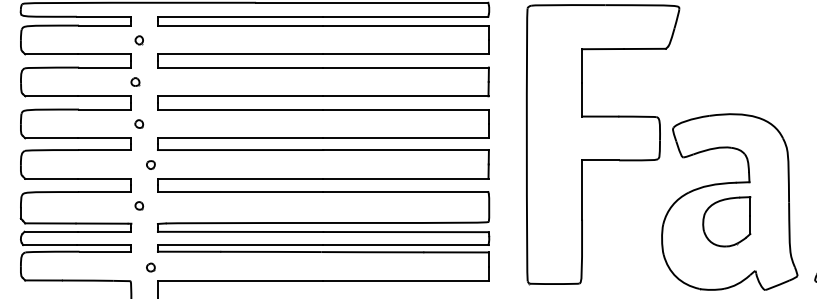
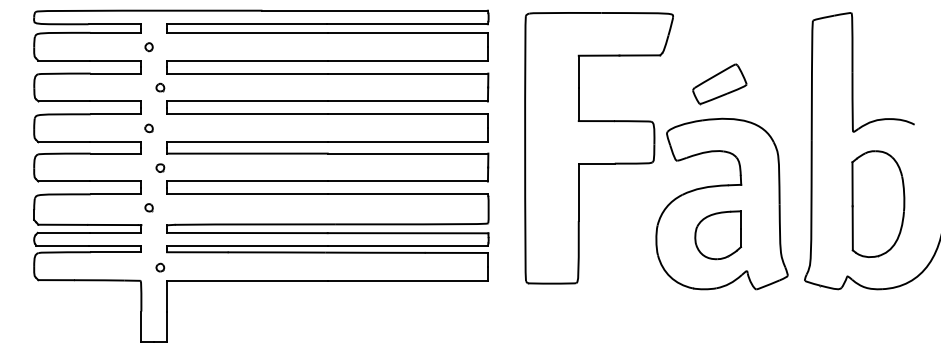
part: (727, 78) -> (719, 84), added
part: (135, 81) -> (160, 87), moved
part: (727, 222) -> (718, 235), moved

